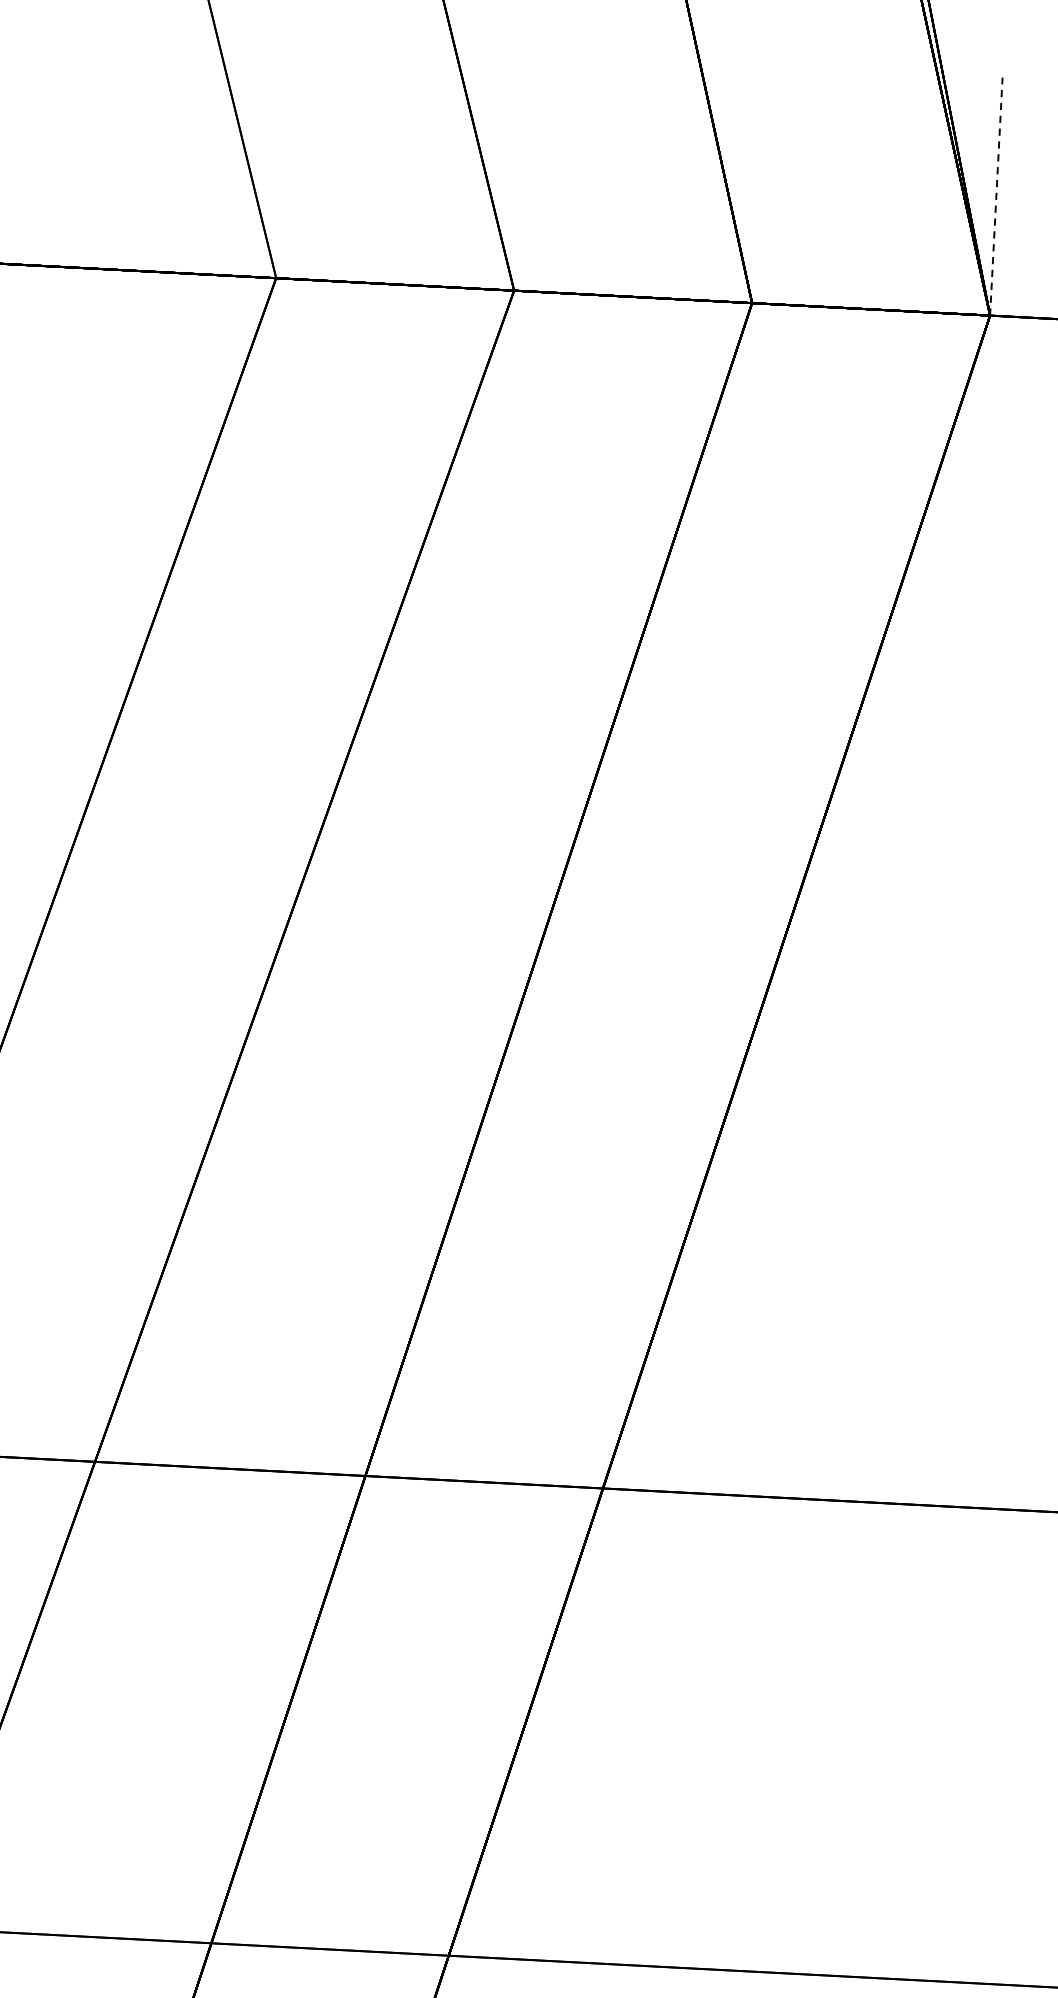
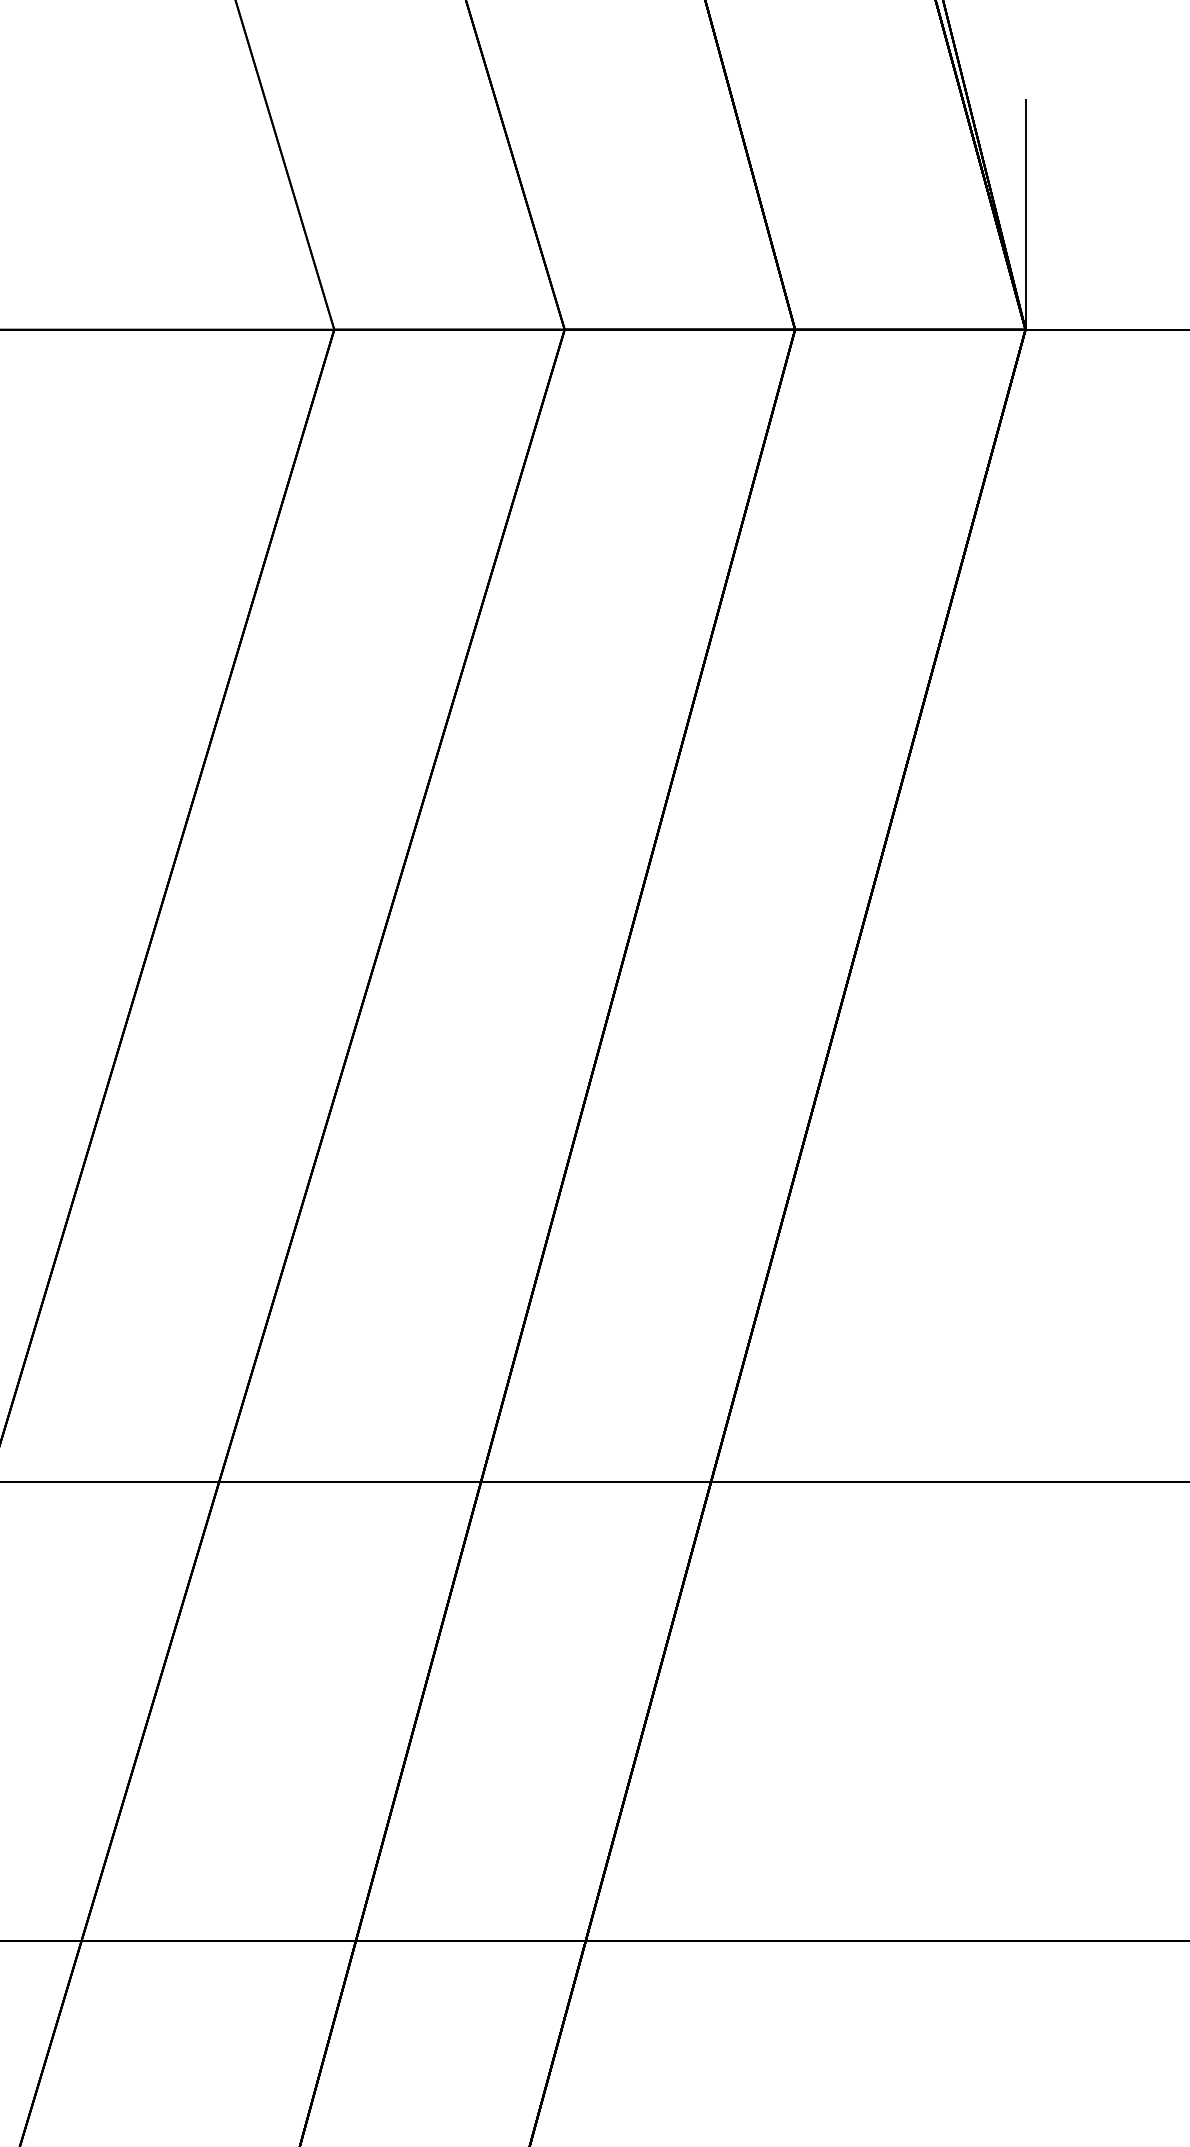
line: (996, 195) -> (1025, 213), dashed -> solid

